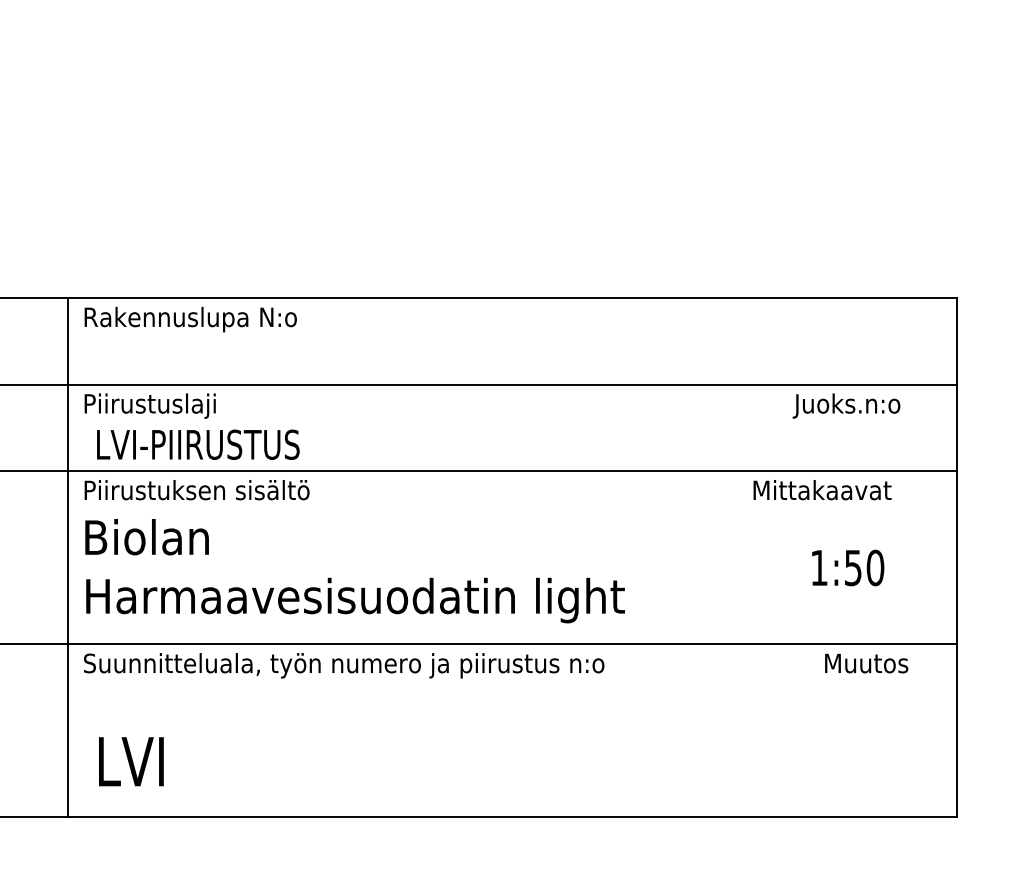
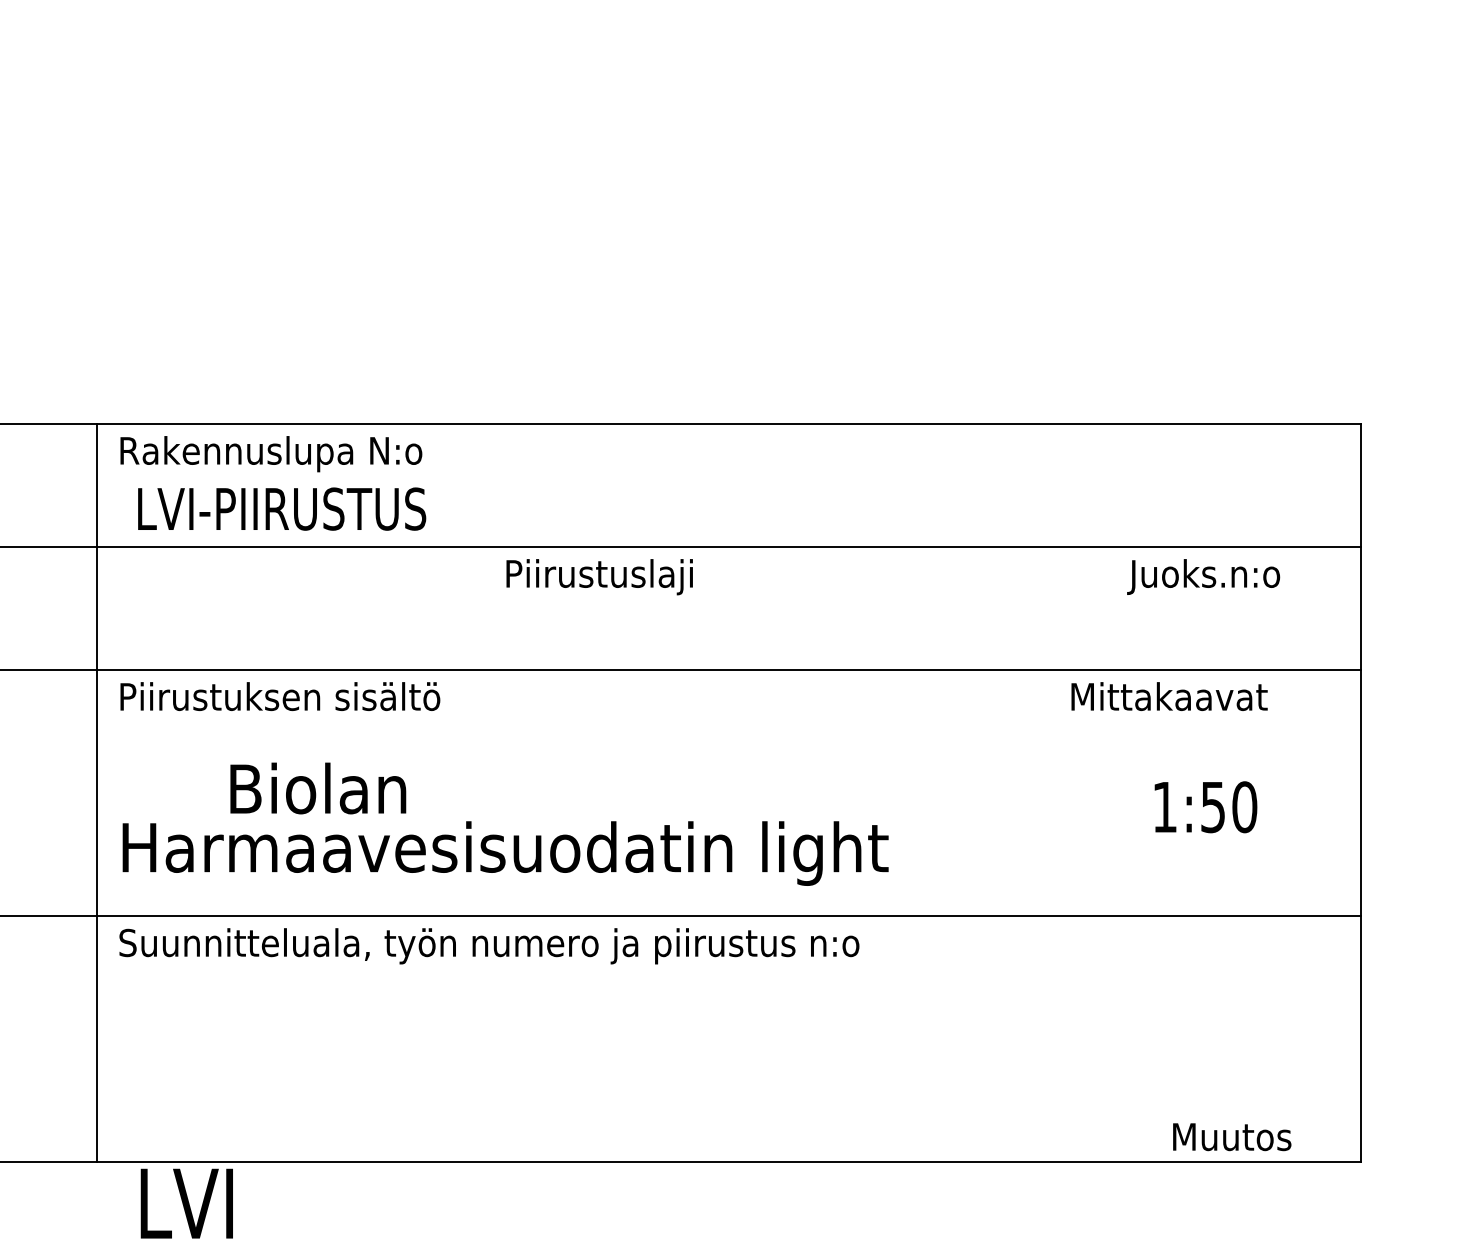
text: (150, 406) -> (599, 577), moved
text: (198, 444) -> (282, 508), moved
text: (147, 537) -> (318, 788), moved
text: (866, 663) -> (1232, 1137), moved
text: (131, 761) -> (186, 1203), moved

